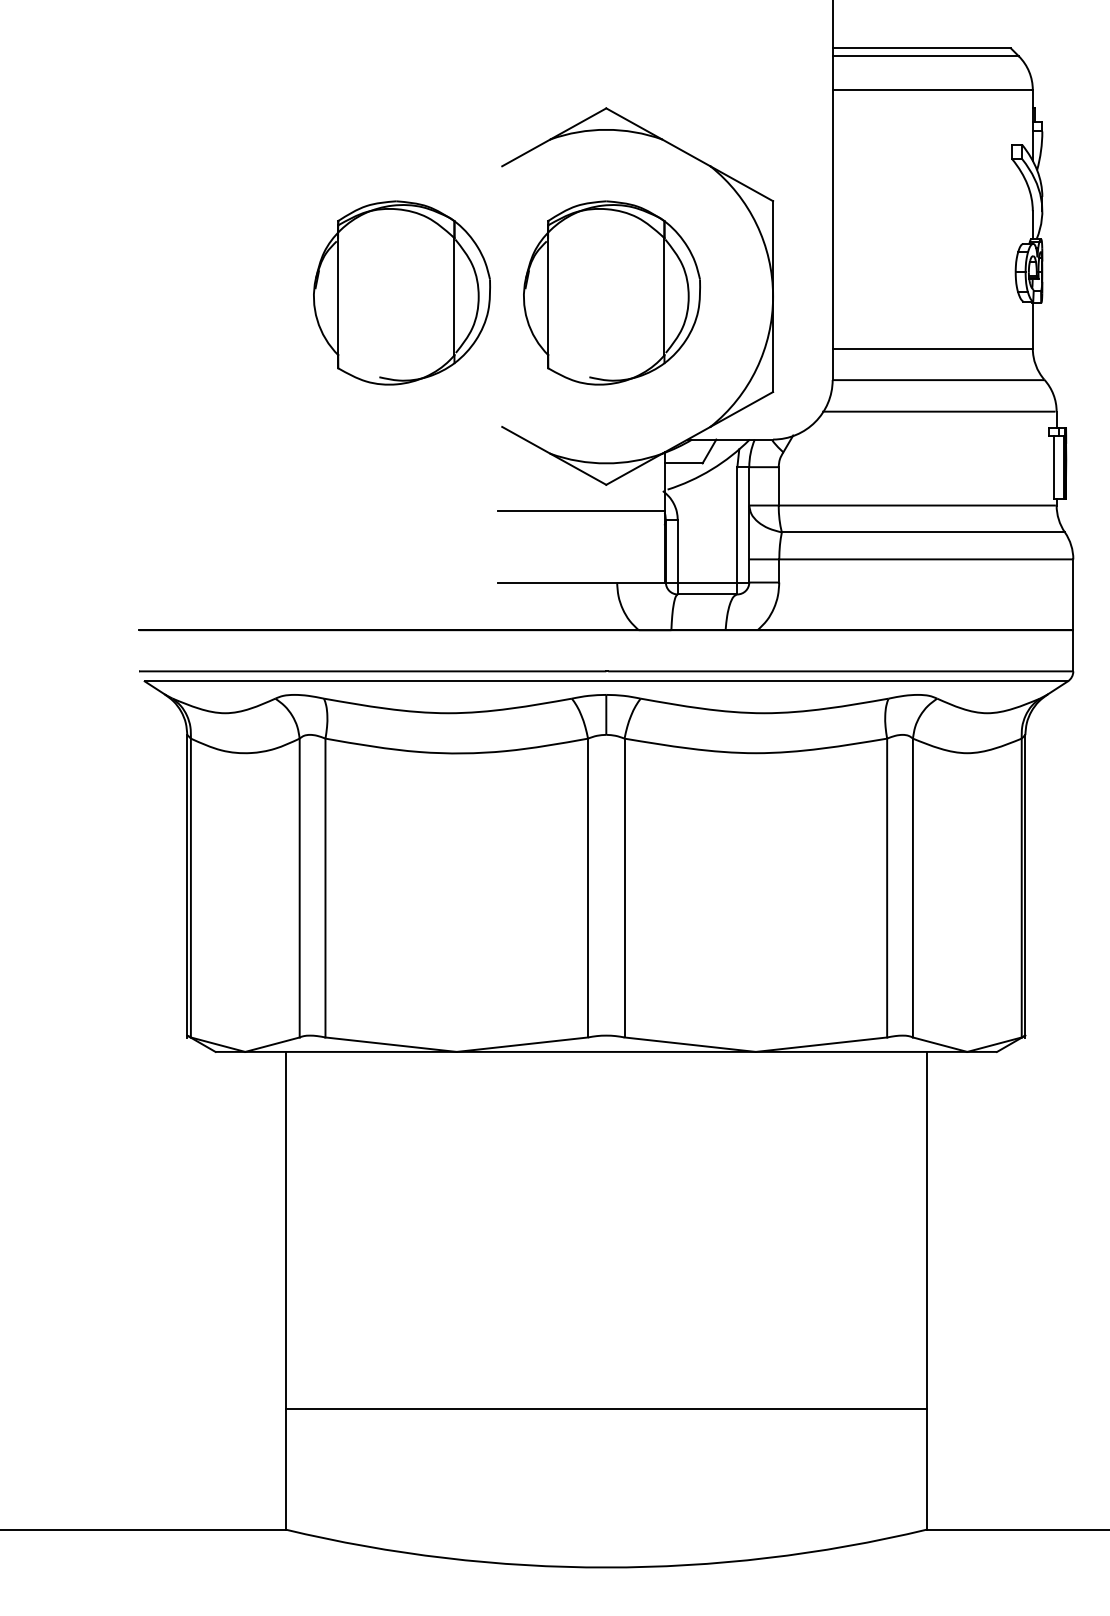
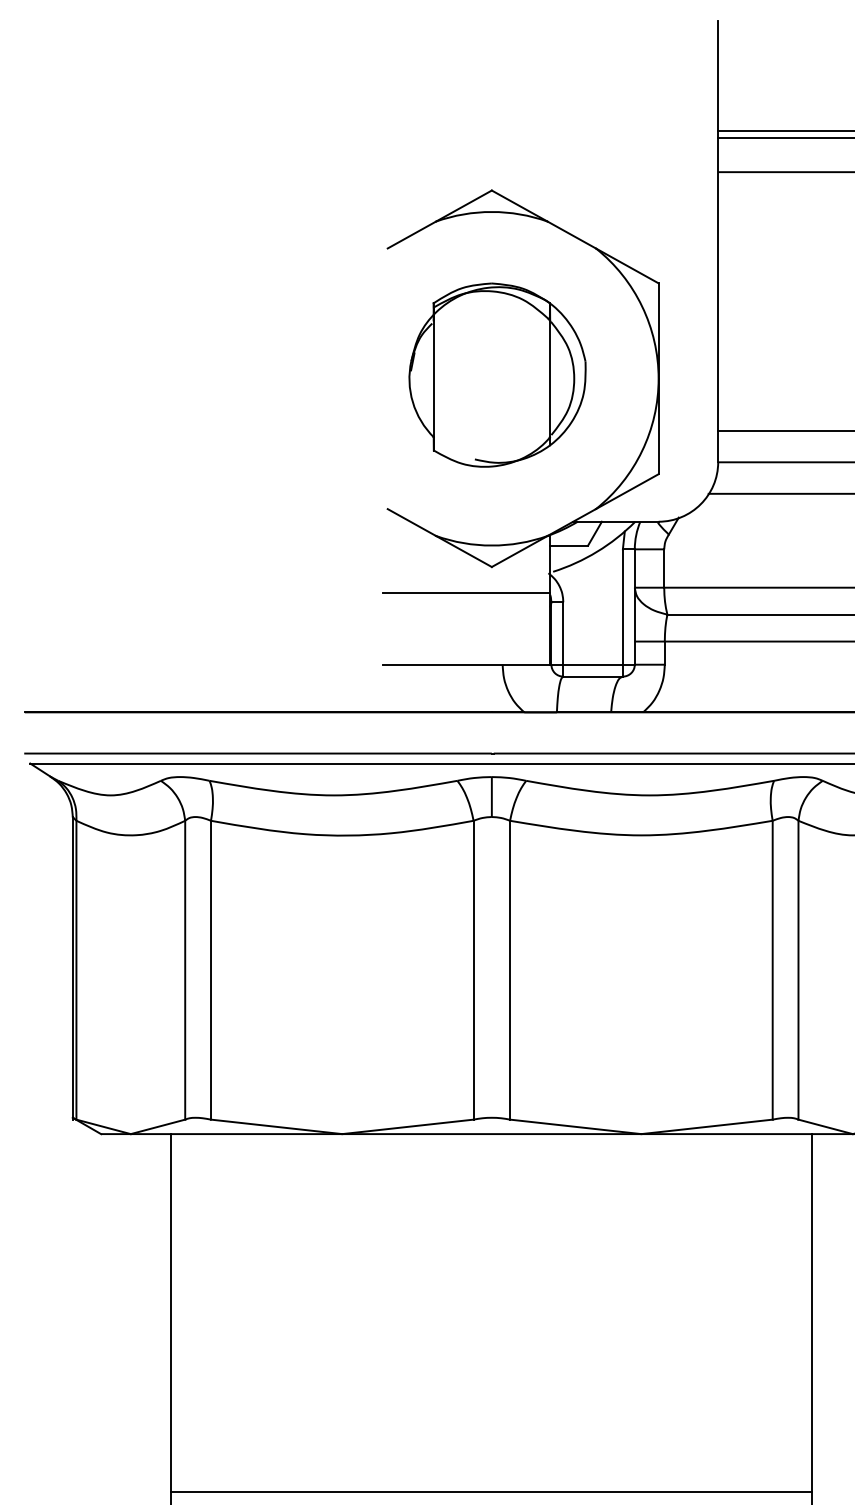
part: (401, 292) -> (287, 374), removed

